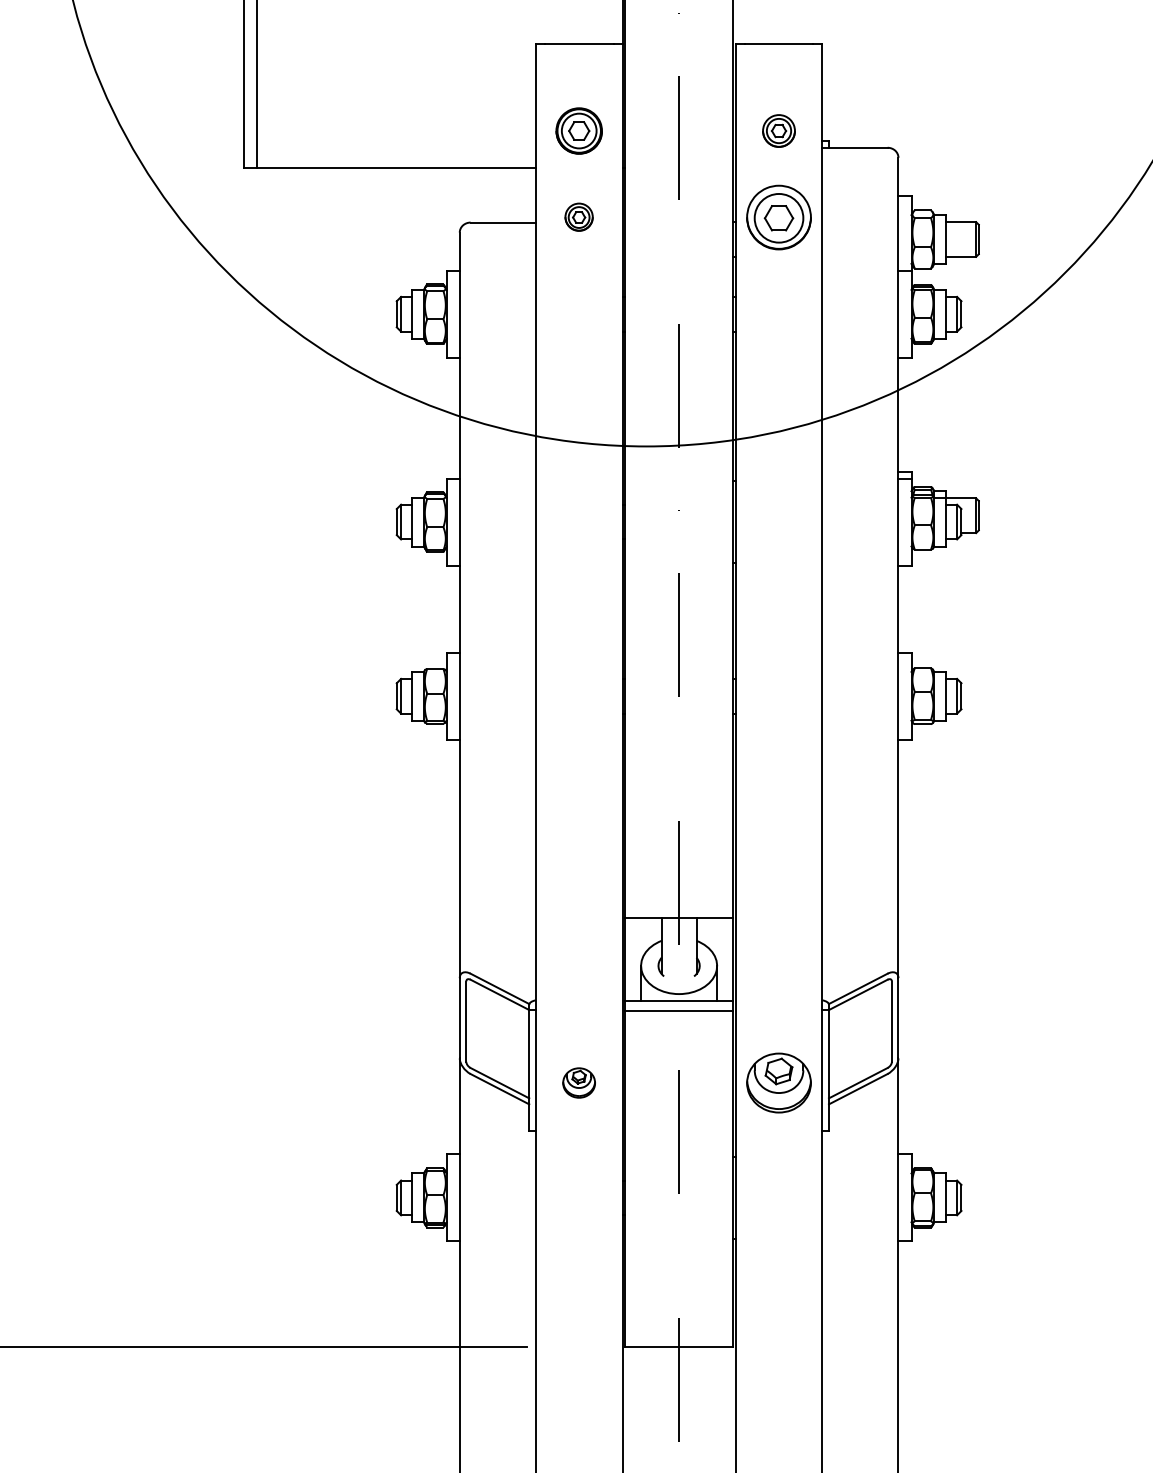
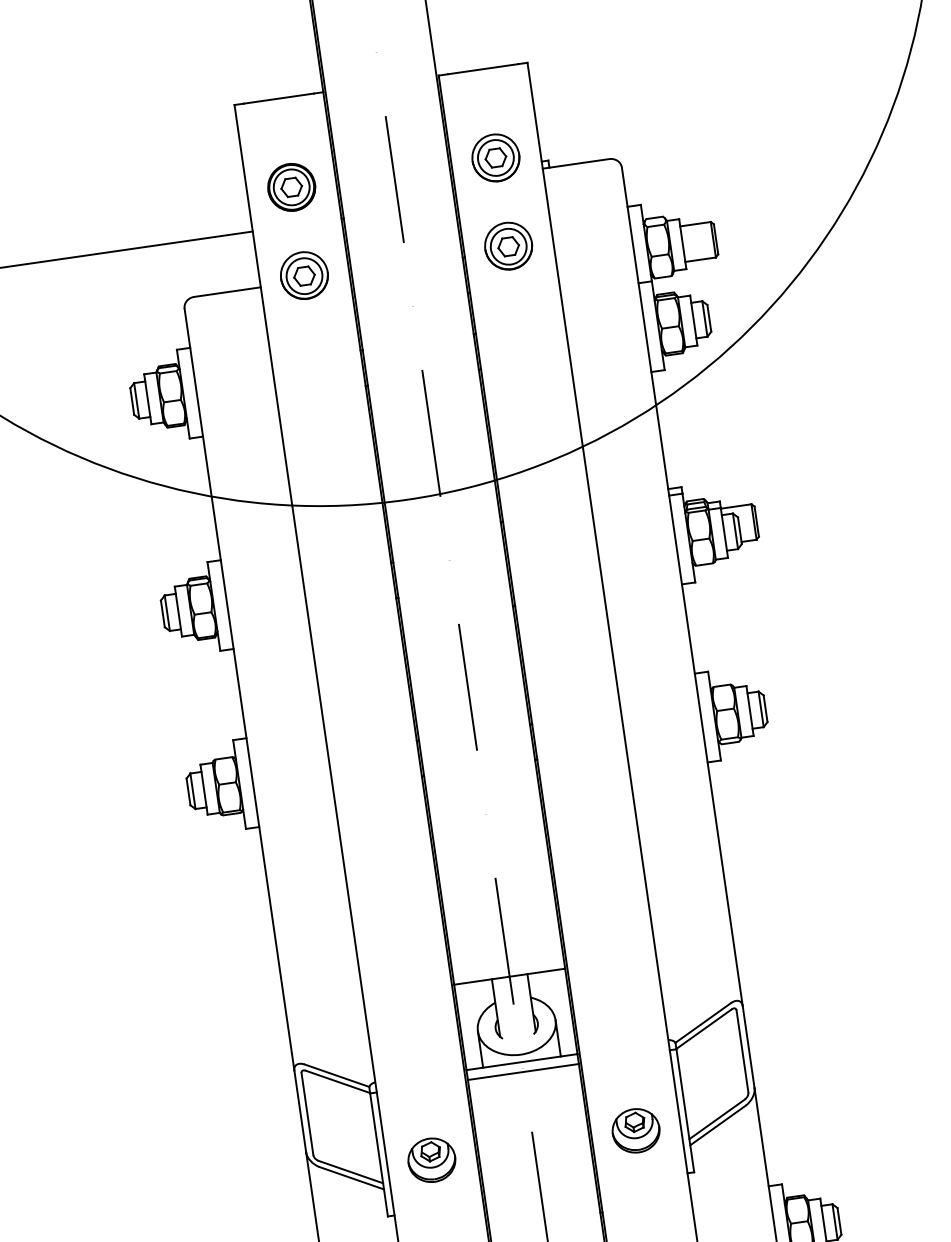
part: (778, 130) -> (495, 157), size x1.43
part: (578, 216) -> (303, 274), size x1.67
part: (778, 216) -> (507, 245), size x0.71
part: (578, 1082) -> (431, 1159), size x1.43
part: (778, 1082) -> (635, 1130), size x0.71

